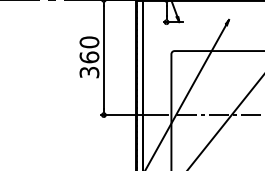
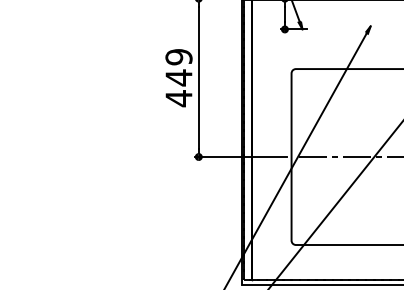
text: (89, 57) -> (178, 78), 360 -> 449

